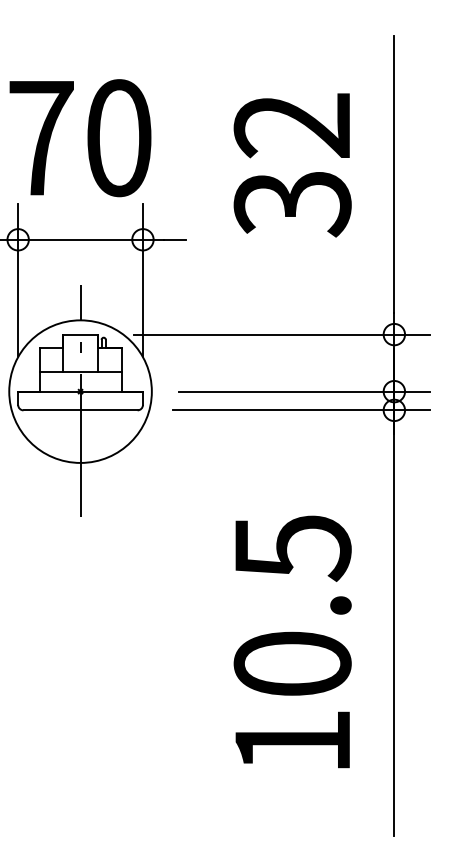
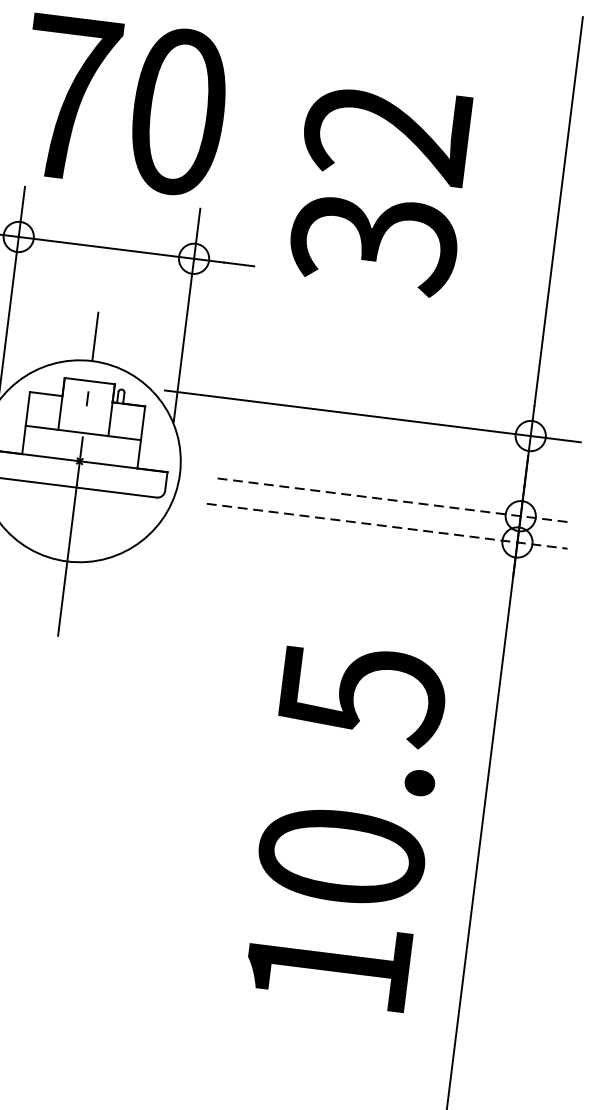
text: (292, 165) -> (380, 188), moved
line: (304, 391) -> (394, 500), solid -> dashed
line: (302, 410) -> (388, 526), solid -> dashed
text: (292, 641) -> (345, 825), moved

